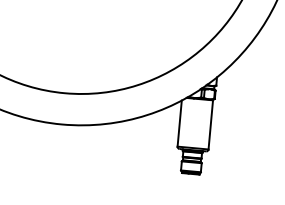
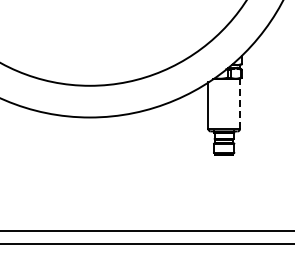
line: (210, 125) -> (239, 104), solid -> dashed

